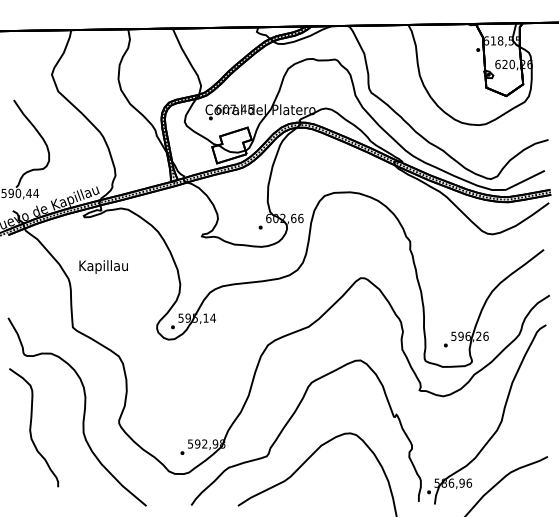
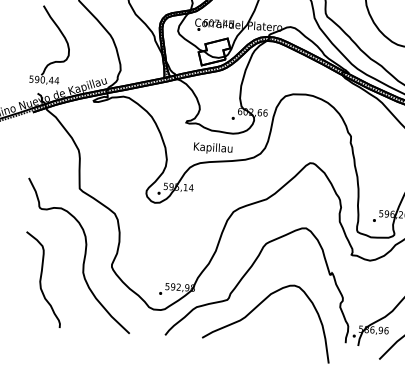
text: (103, 266) -> (213, 148), moved
curve: (31, 427) -> (41, 279), moved

